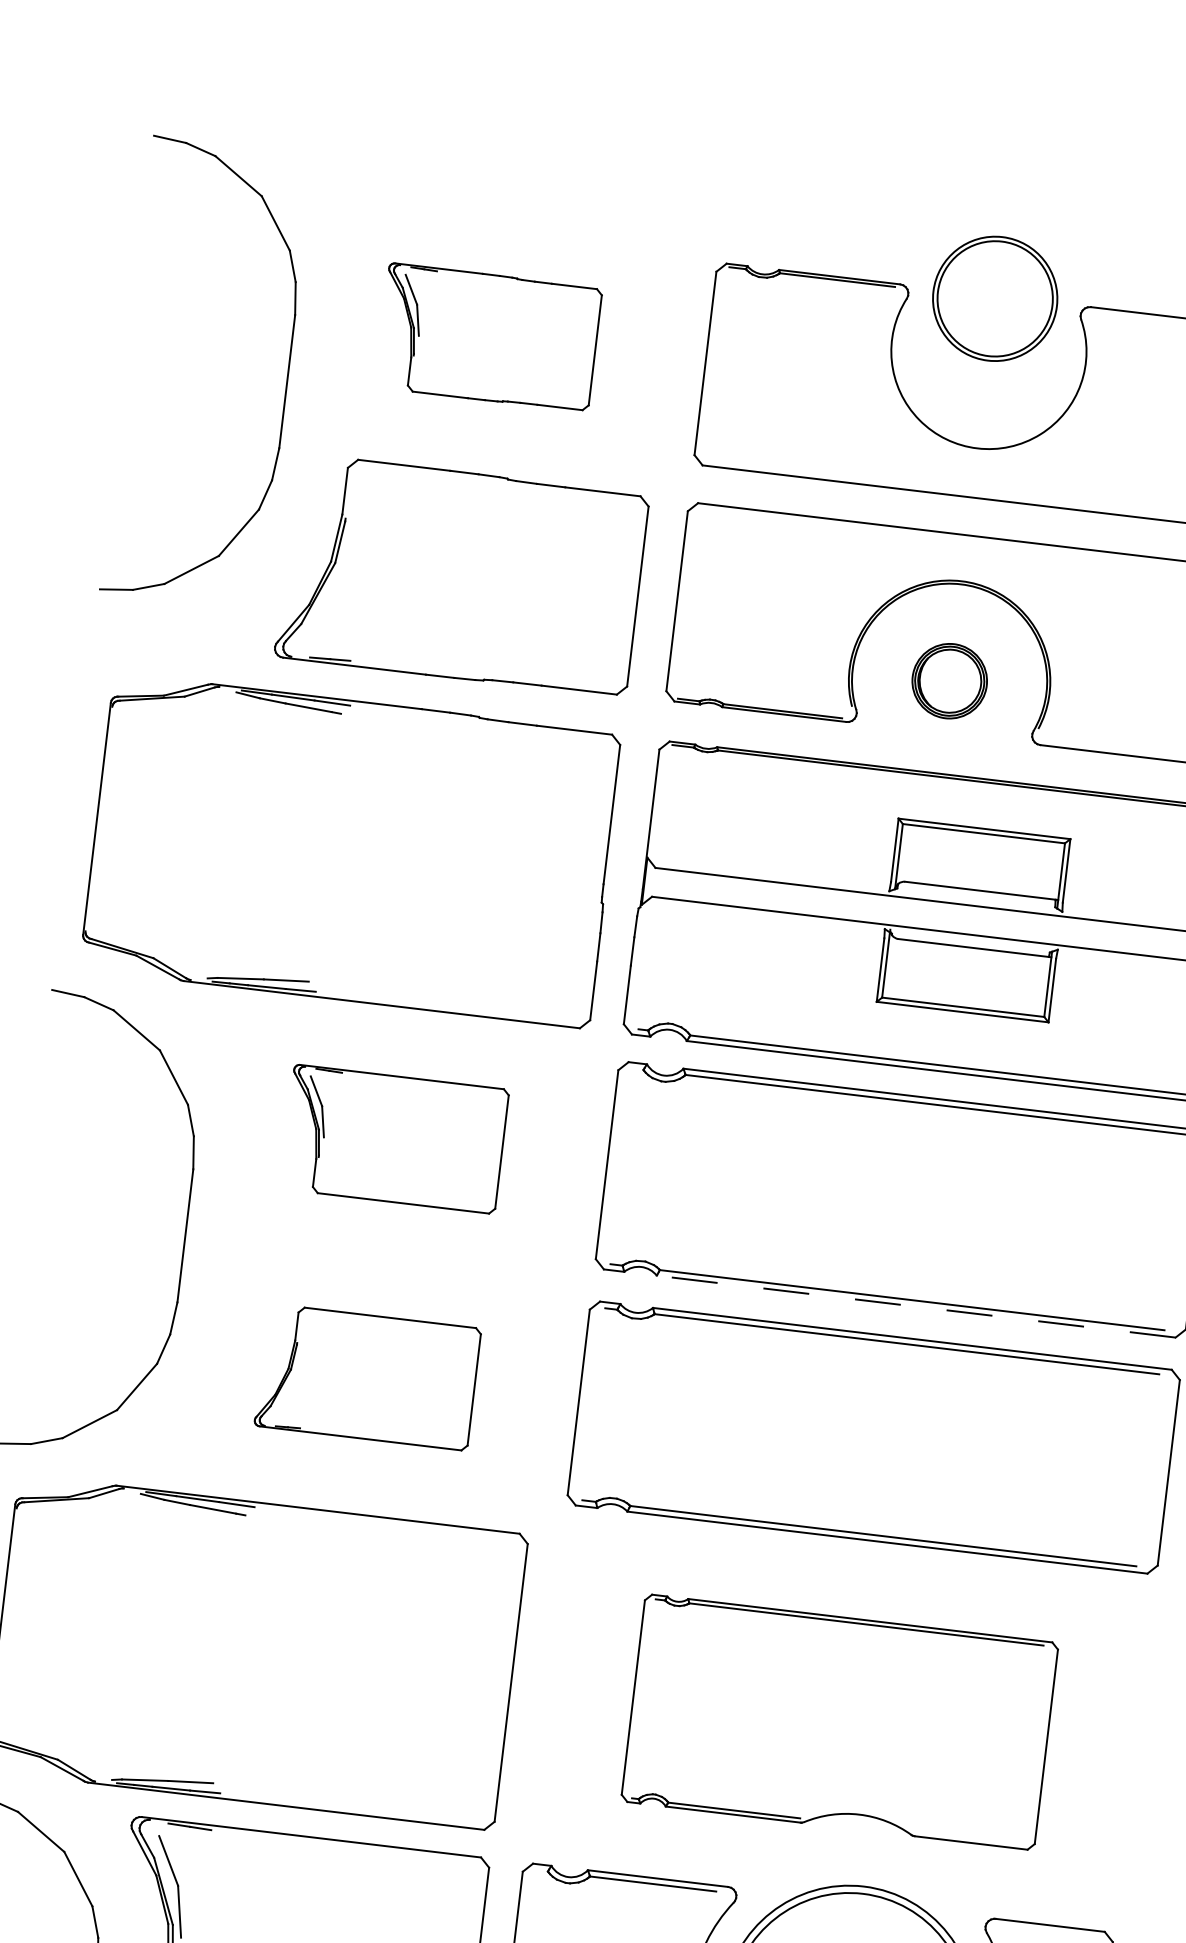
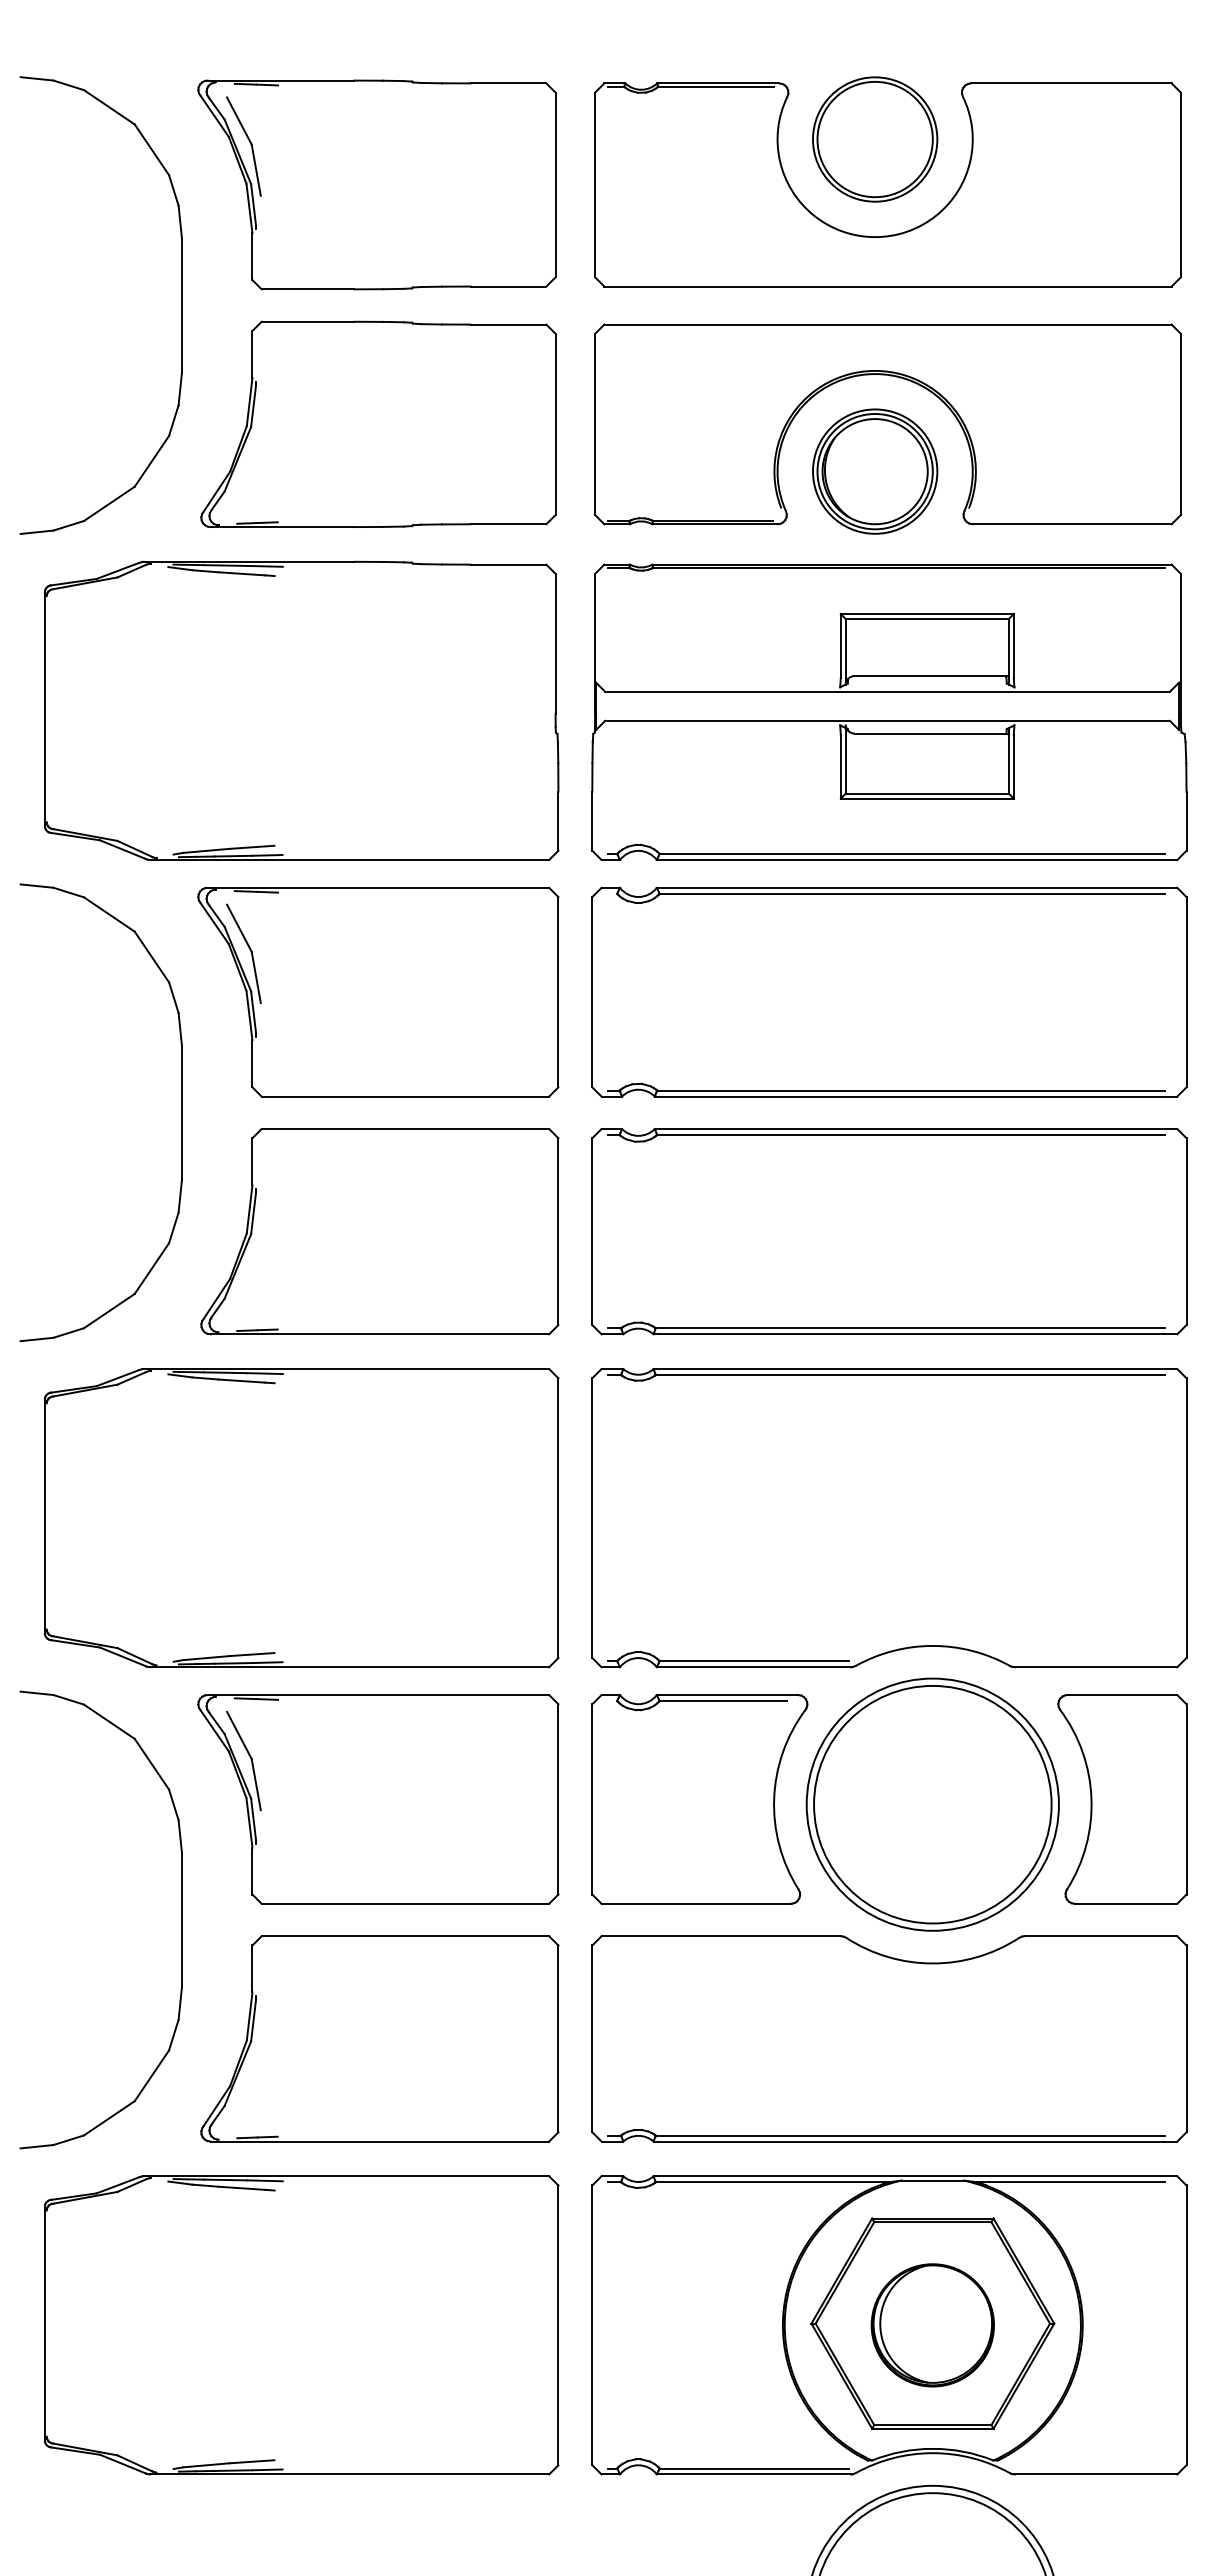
part: (995, 298) -> (875, 139), moved
part: (488, 337) -> (376, 184), size x1.67
part: (286, 381) -> (181, 305), moved
part: (949, 681) -> (875, 471), size x1.67
part: (394, 1138) -> (378, 991), size x1.67
line: (915, 1306) -> (915, 1096), dashed -> solid
part: (367, 1377) -> (379, 1231), size x1.67
part: (839, 1722) -> (889, 1518), size x1.43

